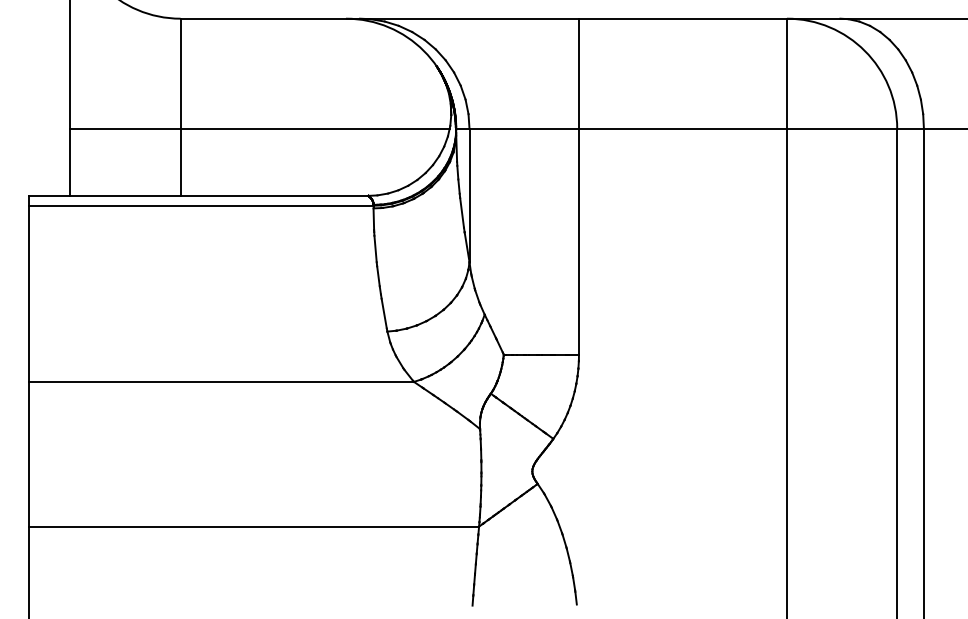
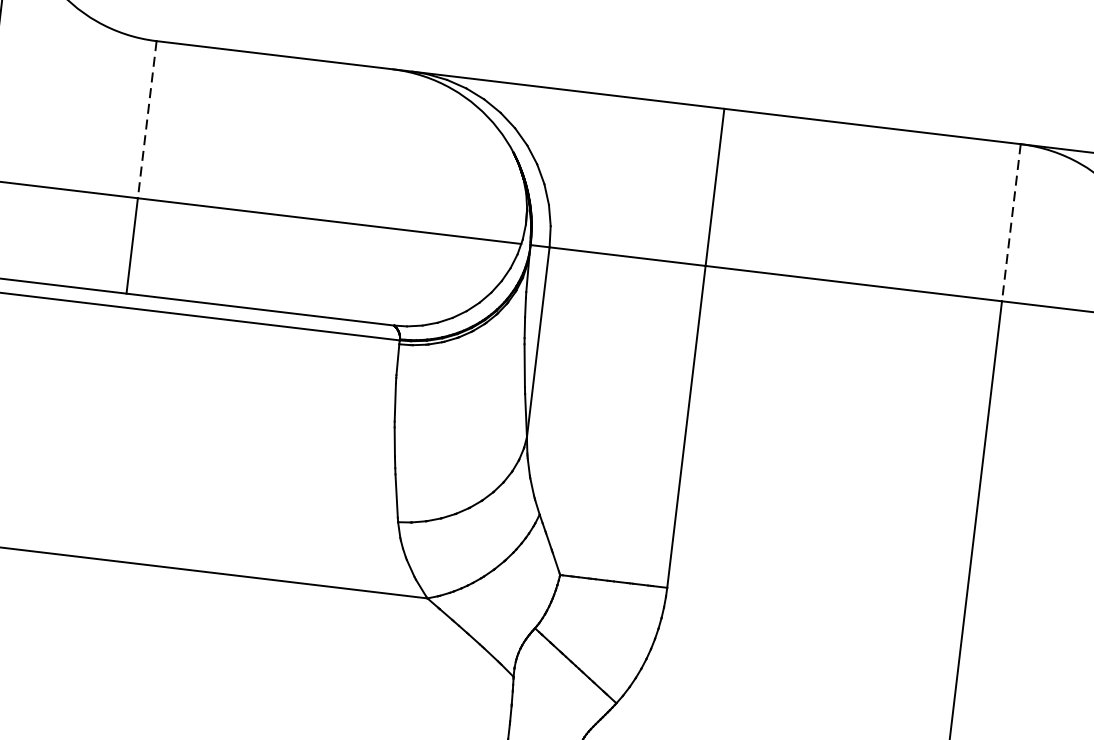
line: (180, 74) -> (146, 120), solid -> dashed
line: (786, 74) -> (1010, 223), solid -> dashed

